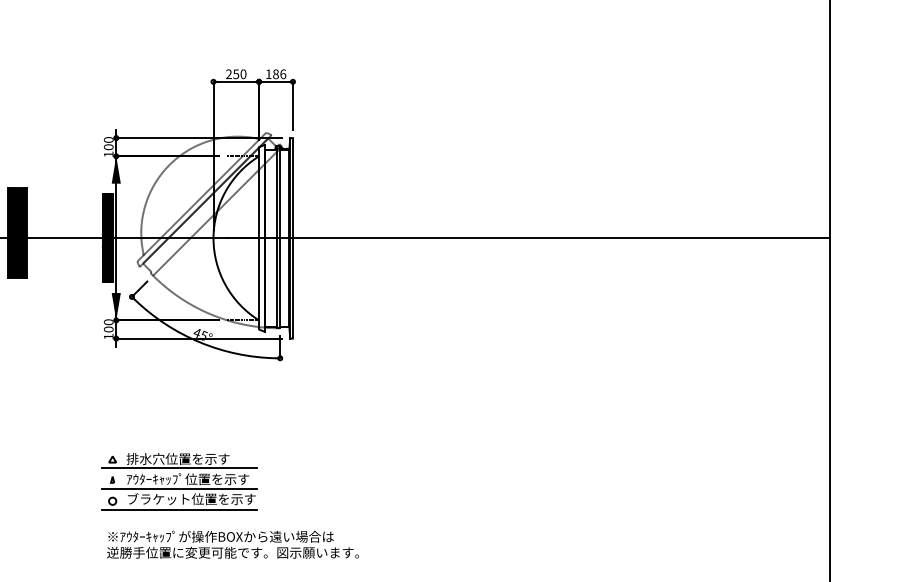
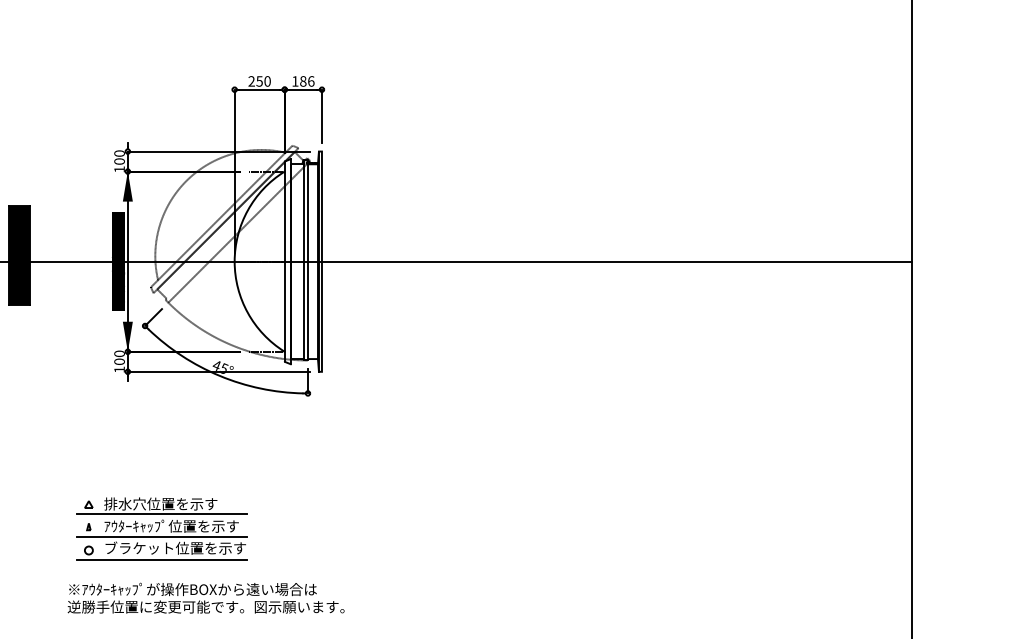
part: (178, 481) -> (161, 528), moved
text: (232, 544) -> (205, 597), moved

